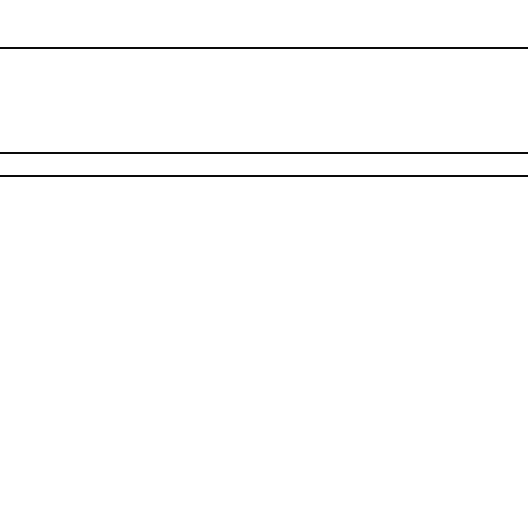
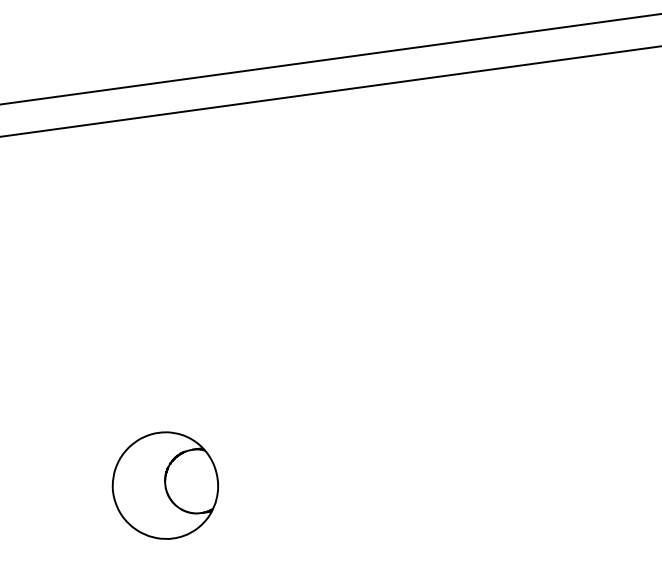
part: (146, 441) -> (164, 486), added

